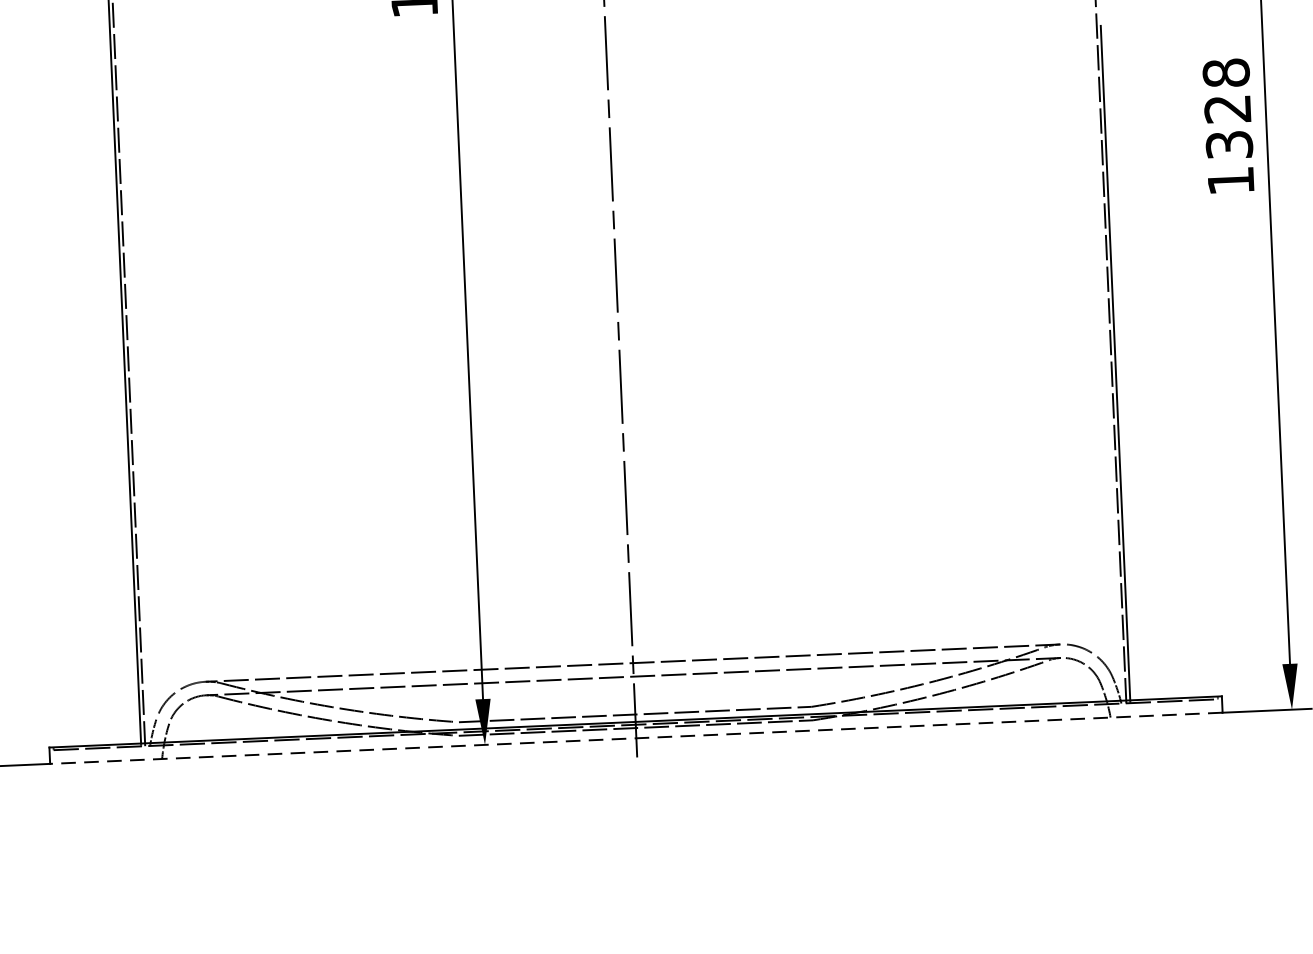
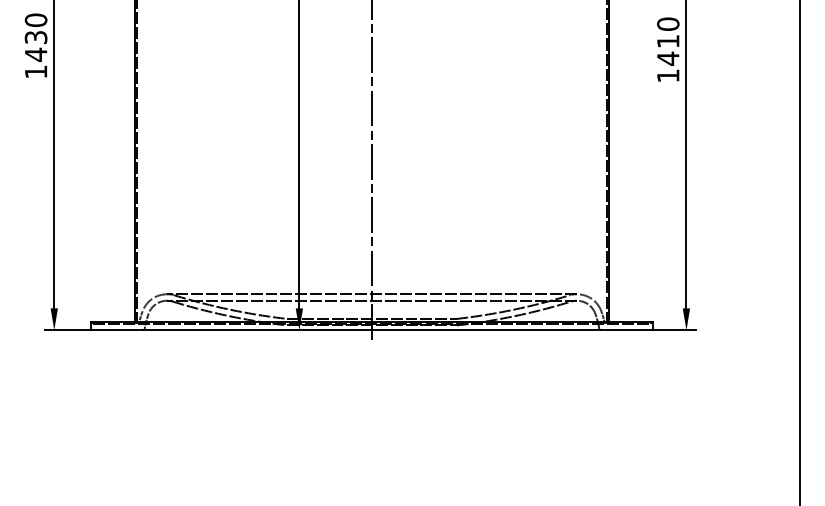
text: (1228, 109) -> (668, 41), 1328 -> 1410
line: (635, 738) -> (371, 330), dashed -> solid

